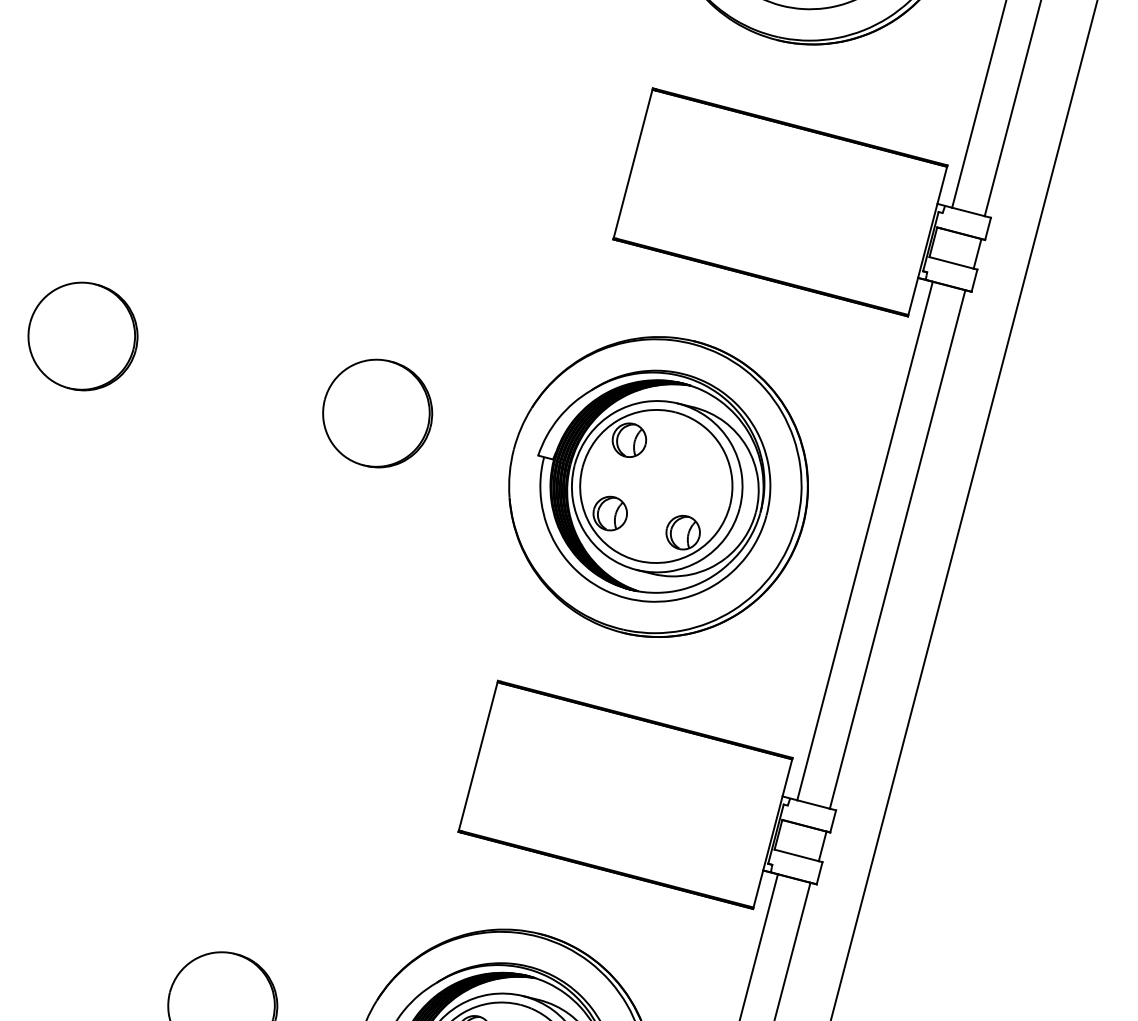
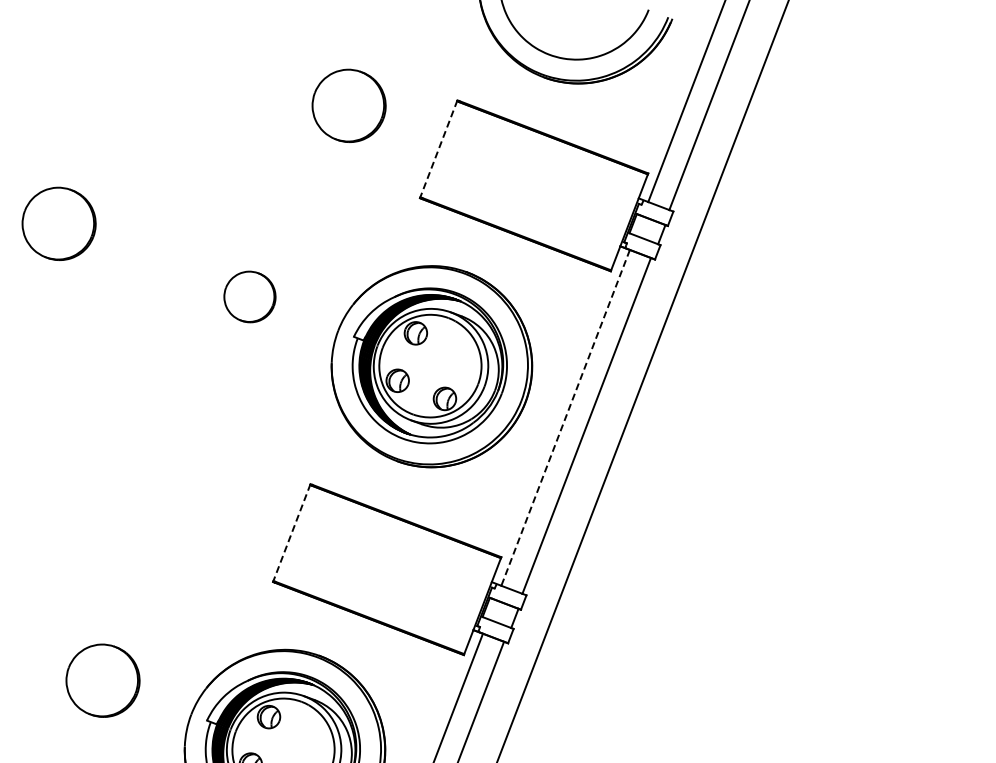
part: (492, 113) -> (348, 105), added
line: (632, 164) -> (438, 149), solid -> dashed
part: (376, 412) -> (249, 296), size x0.7
line: (864, 540) -> (565, 417), solid -> dashed
line: (477, 757) -> (291, 533), solid -> dashed

